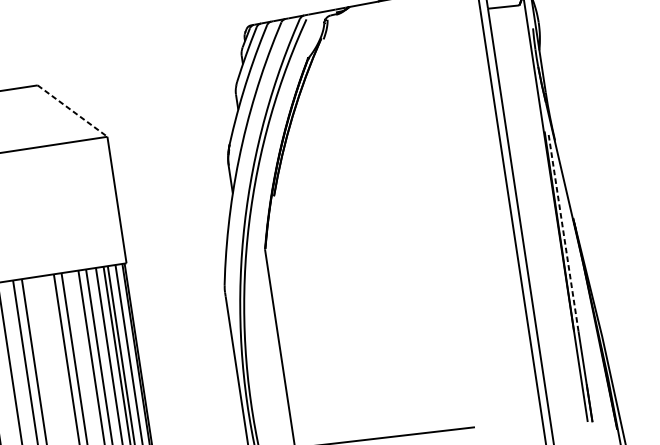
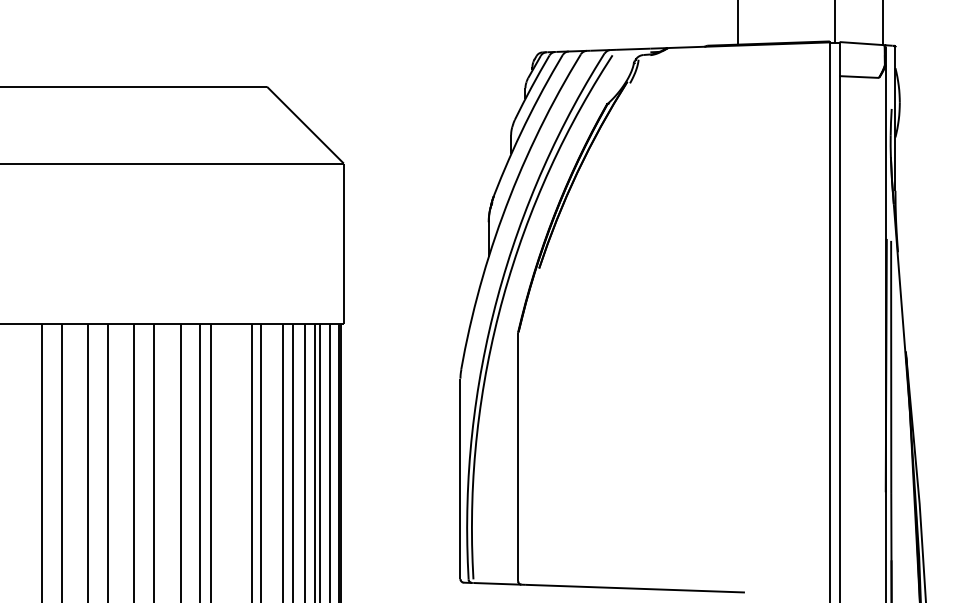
line: (72, 111) -> (305, 125), dashed -> solid
line: (563, 231) -> (891, 366), dashed -> solid

